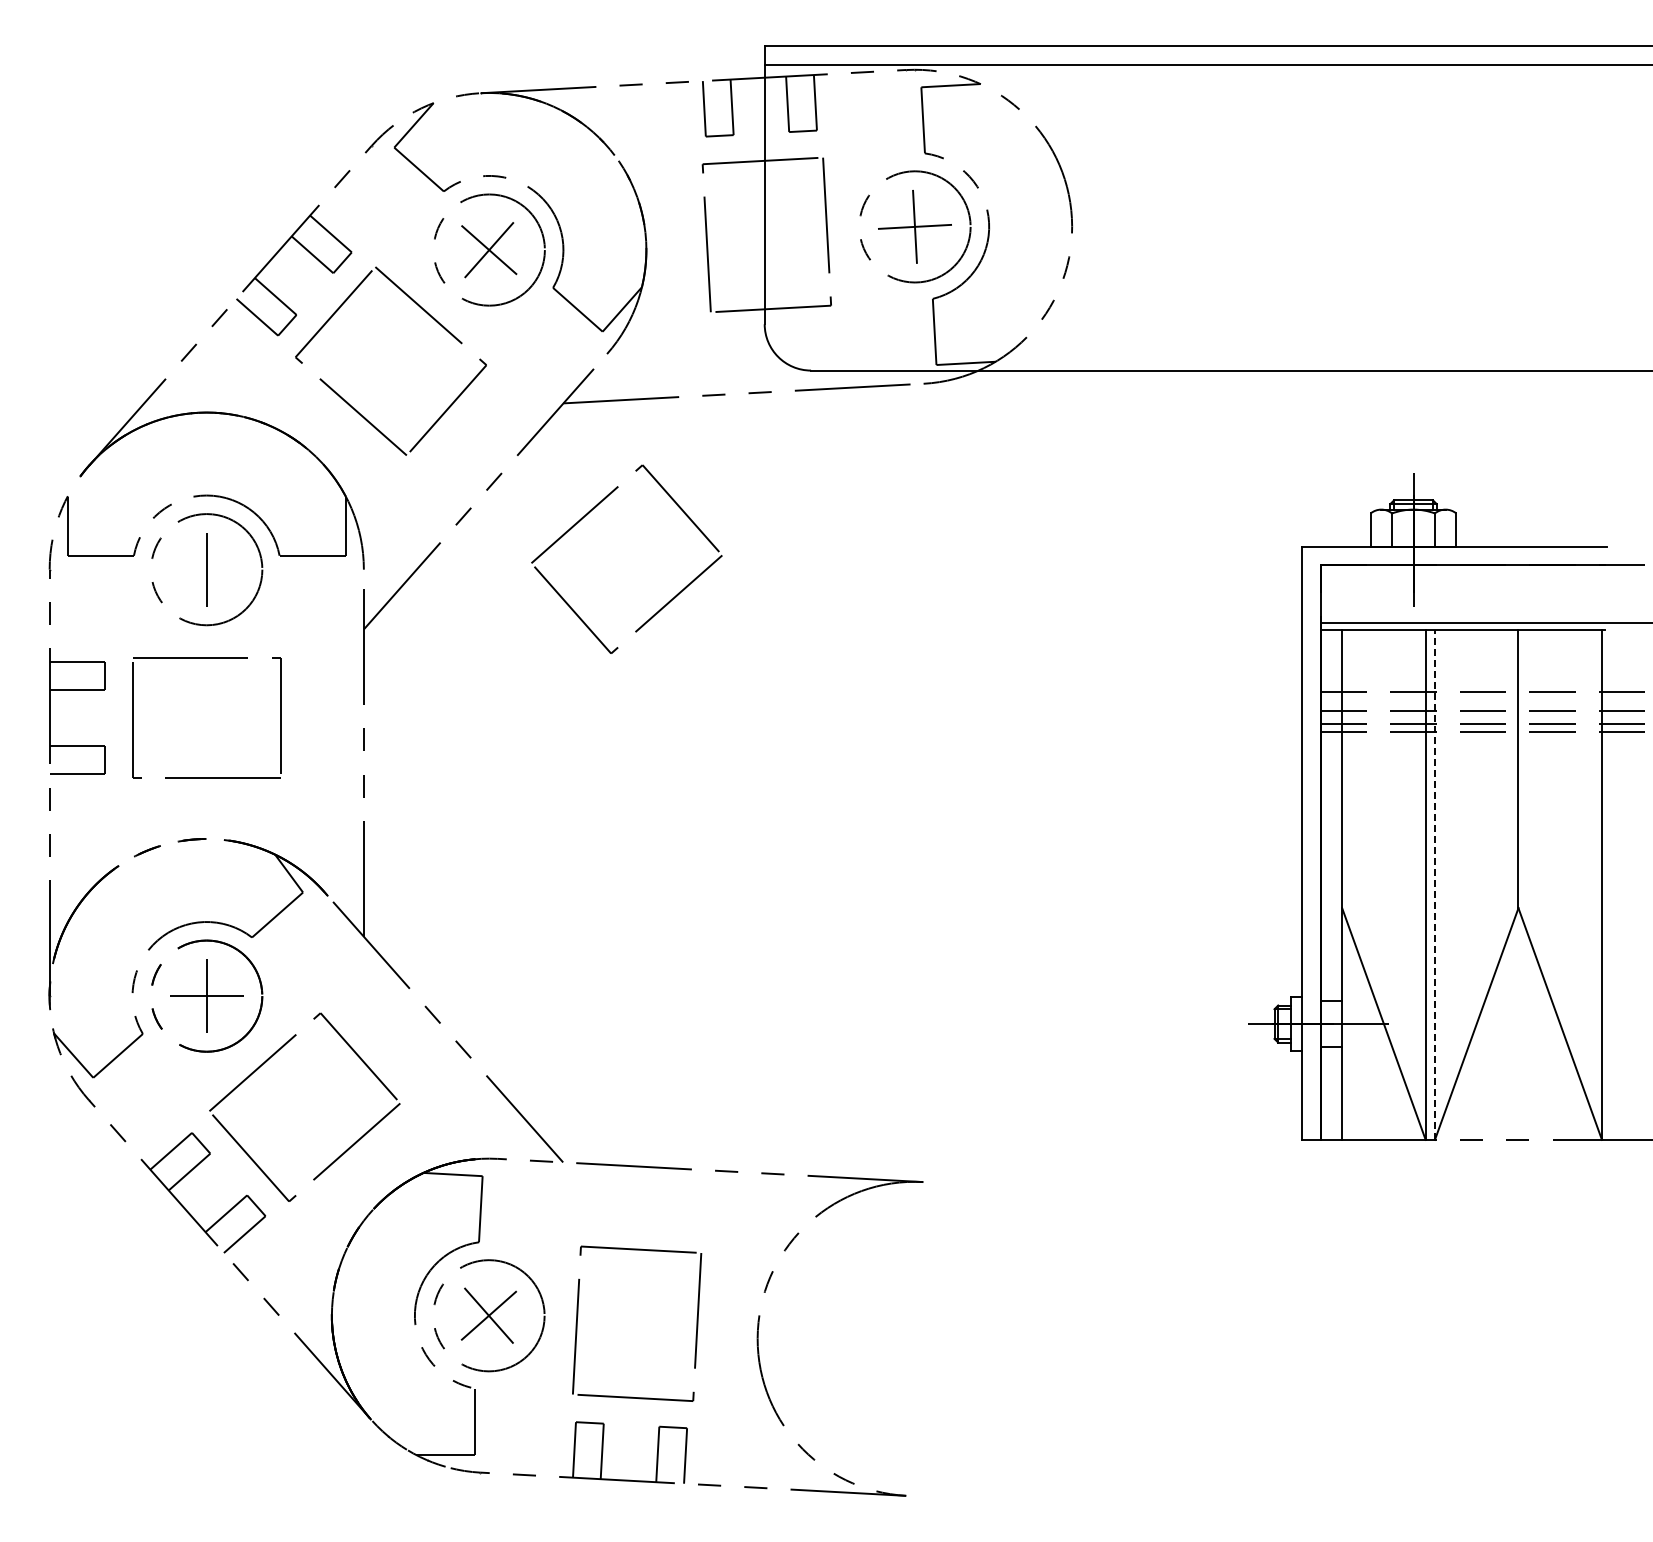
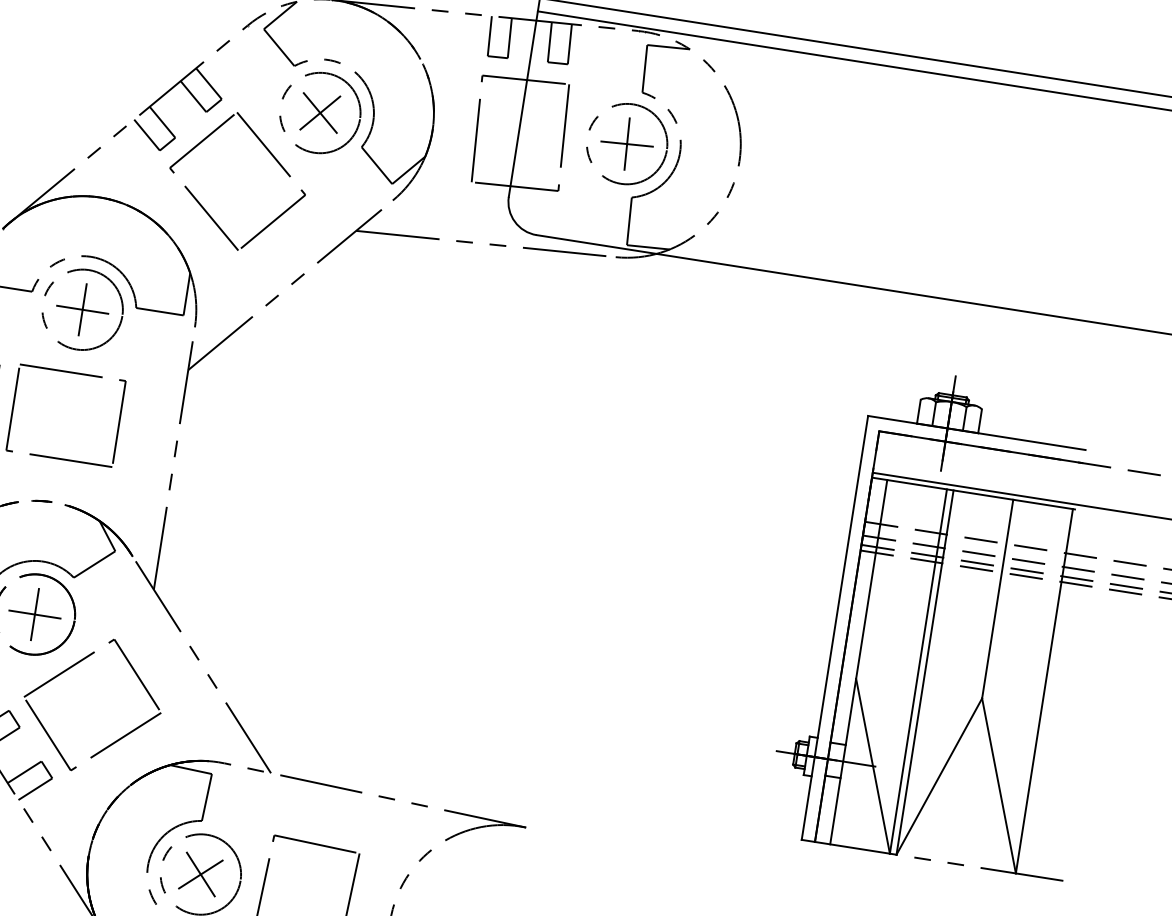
part: (587, 515) -> (360, 313), removed
line: (206, 569) -> (82, 309), added
line: (1434, 885) -> (924, 672), dashed -> solid

